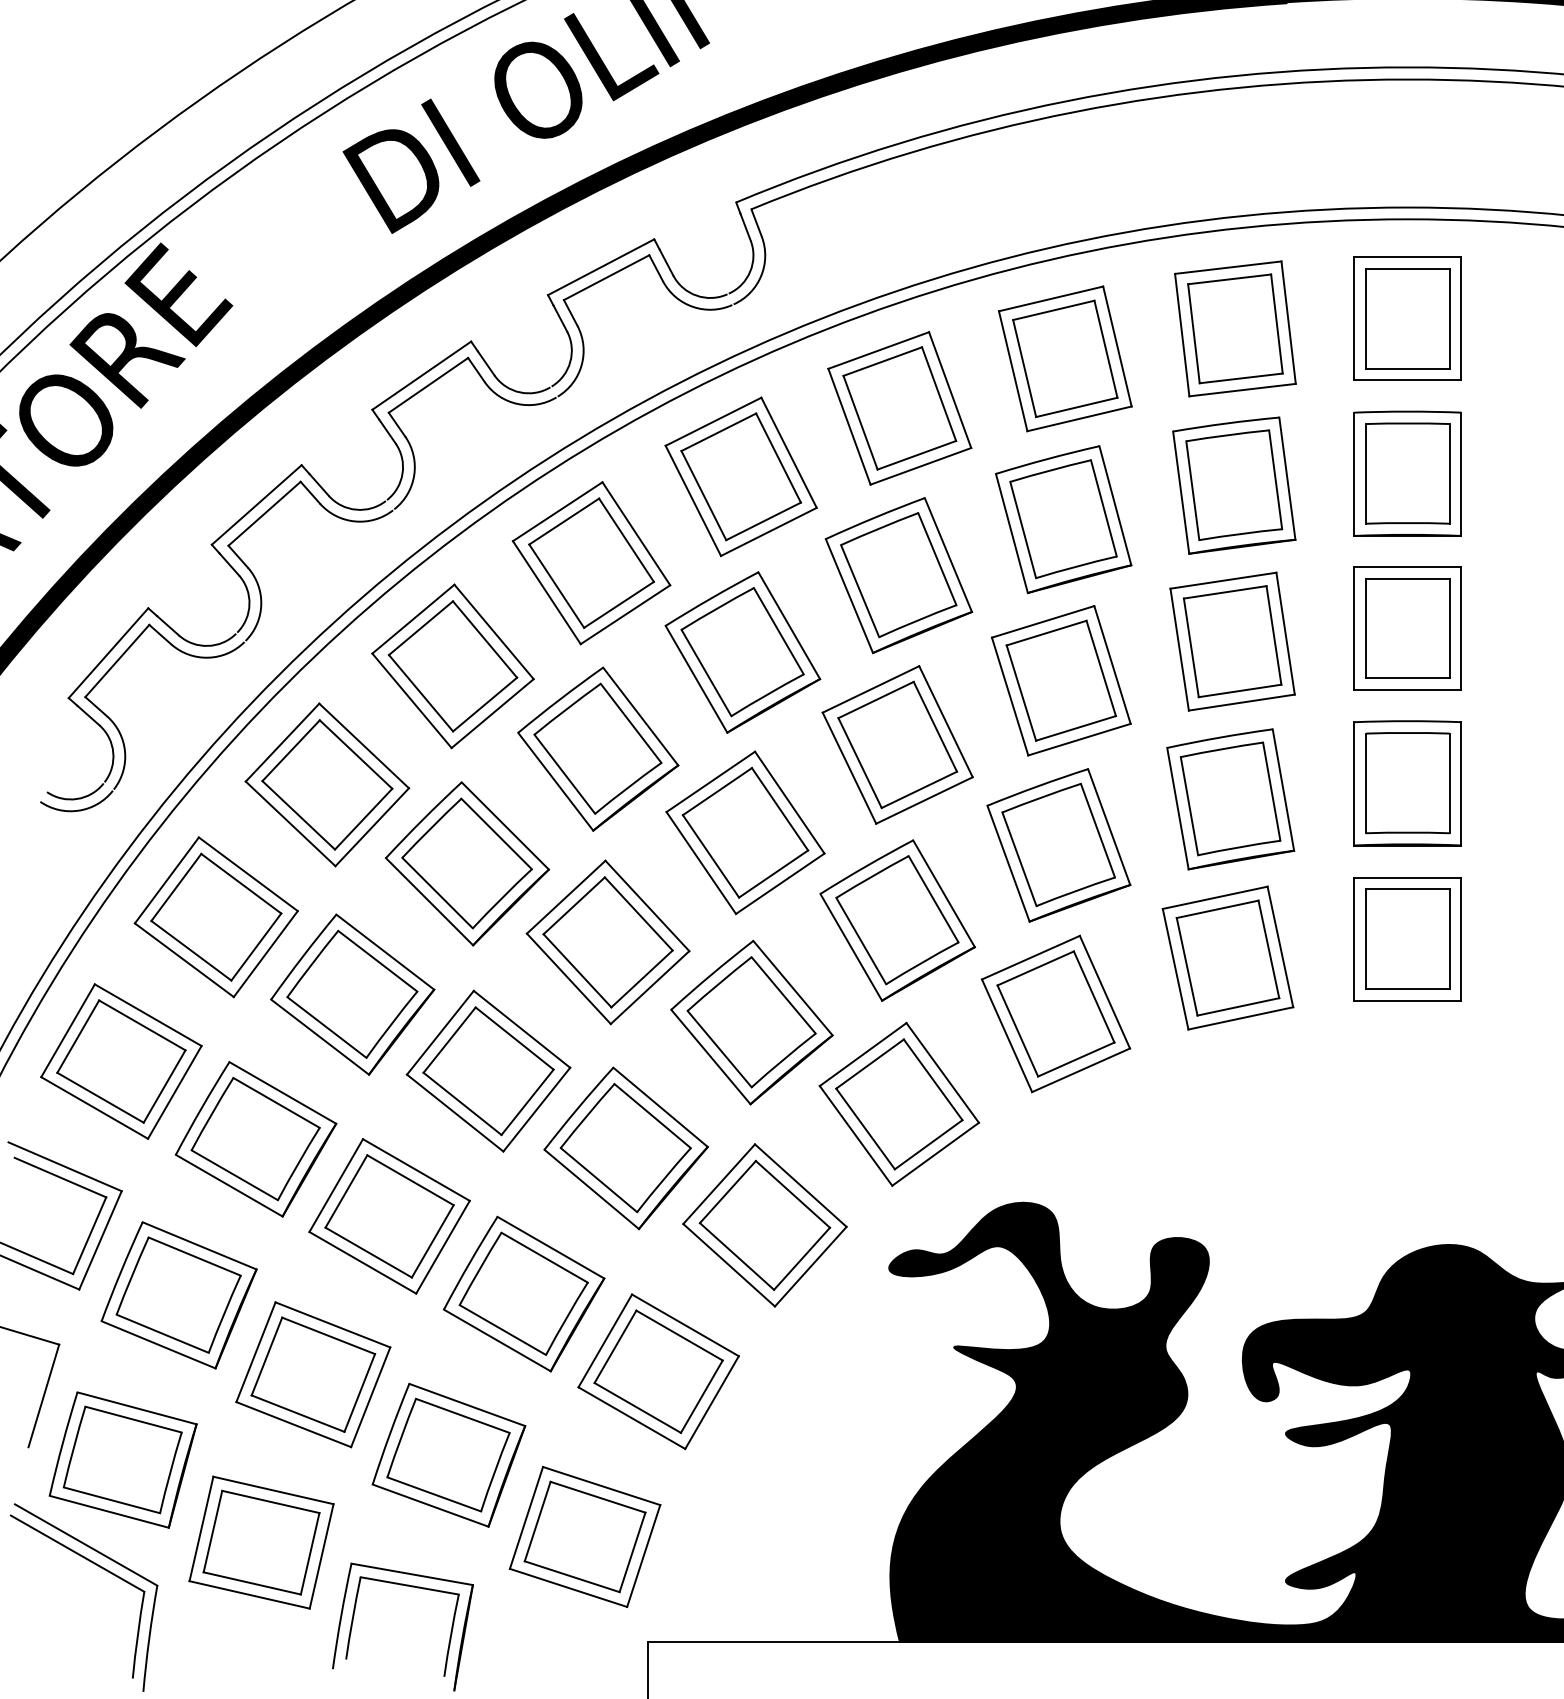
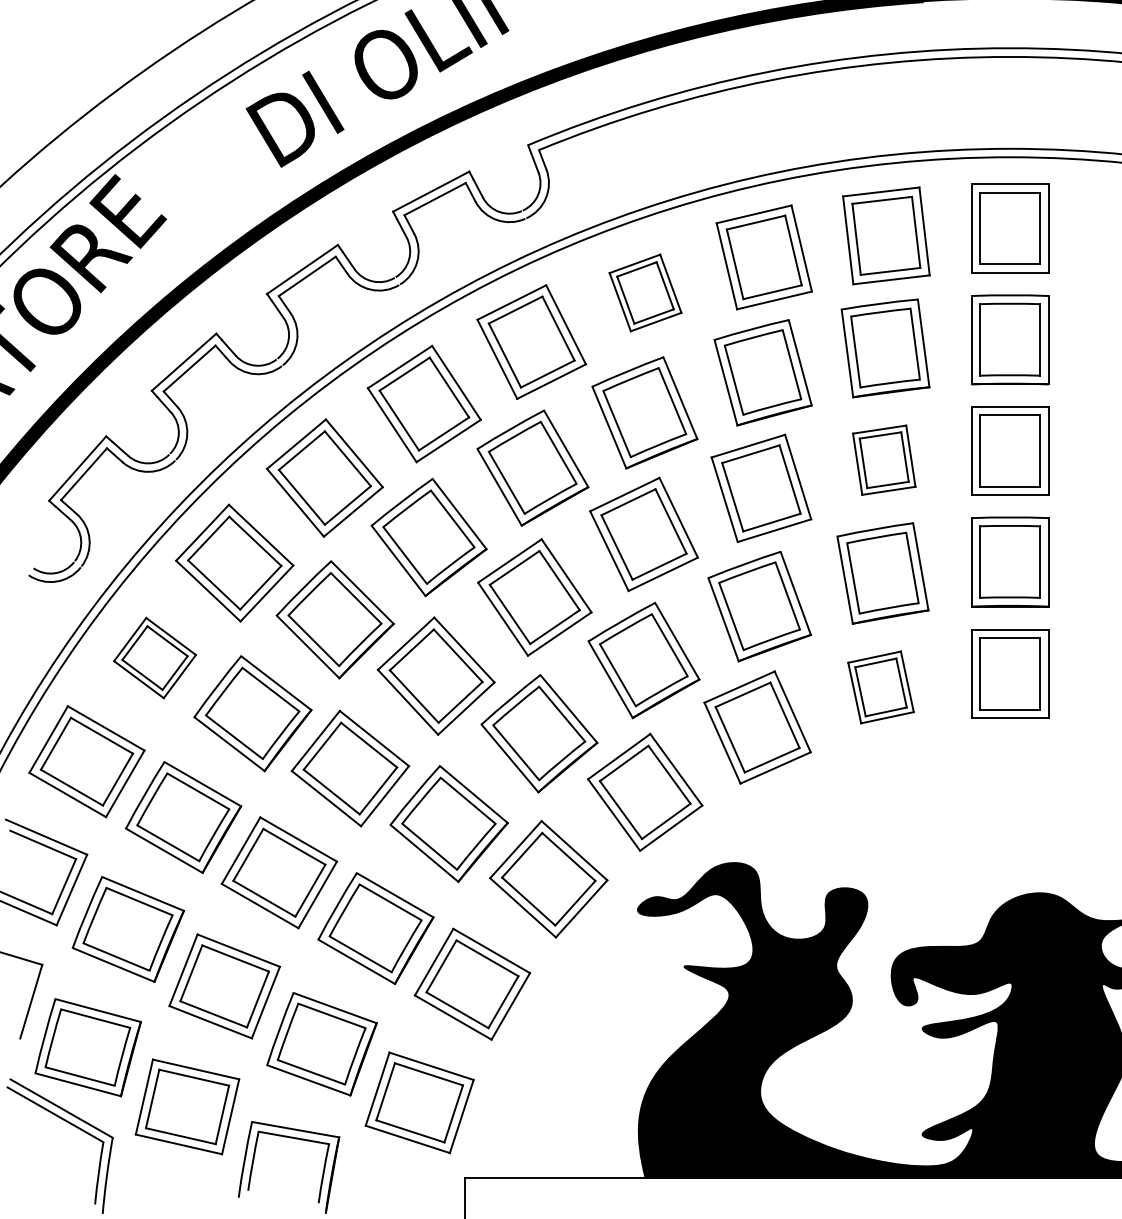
part: (899, 407) -> (645, 292), size x0.7
part: (1231, 640) -> (883, 459), size x0.7
part: (215, 916) -> (154, 657), size x0.7
part: (1227, 958) -> (880, 687), size x0.7

